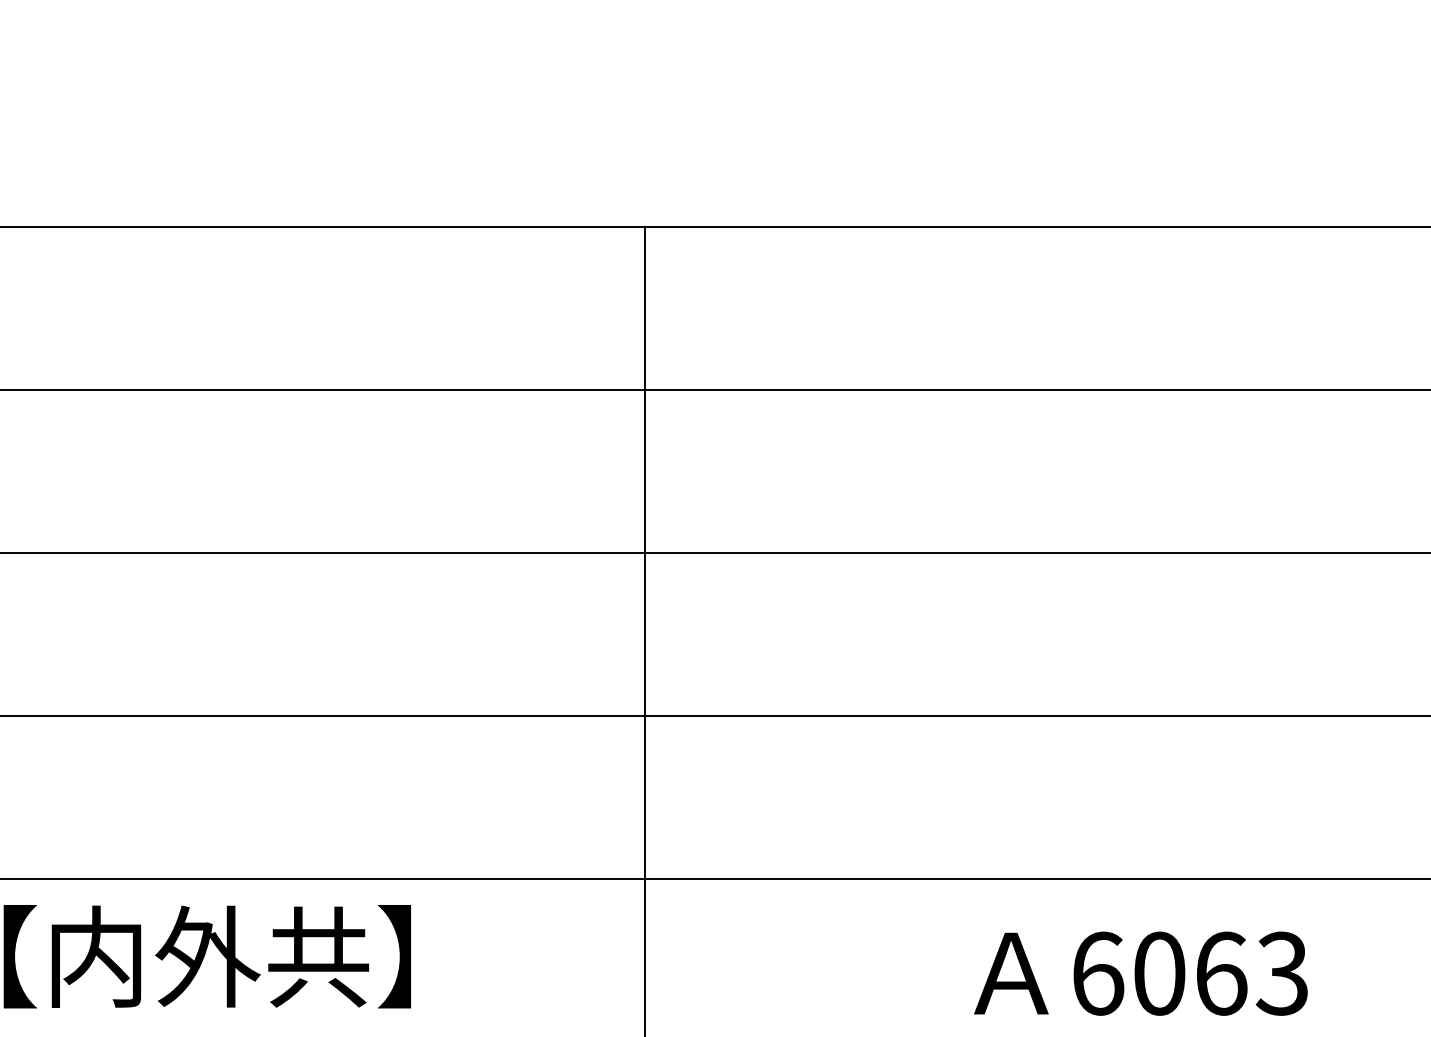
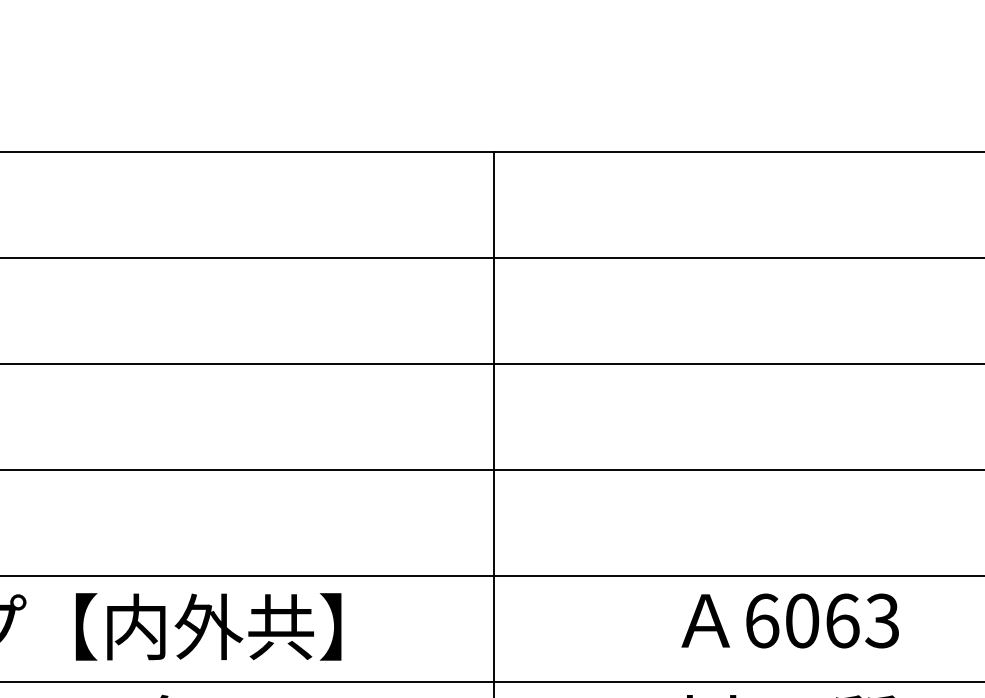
text: (1139, 972) -> (789, 620), moved

